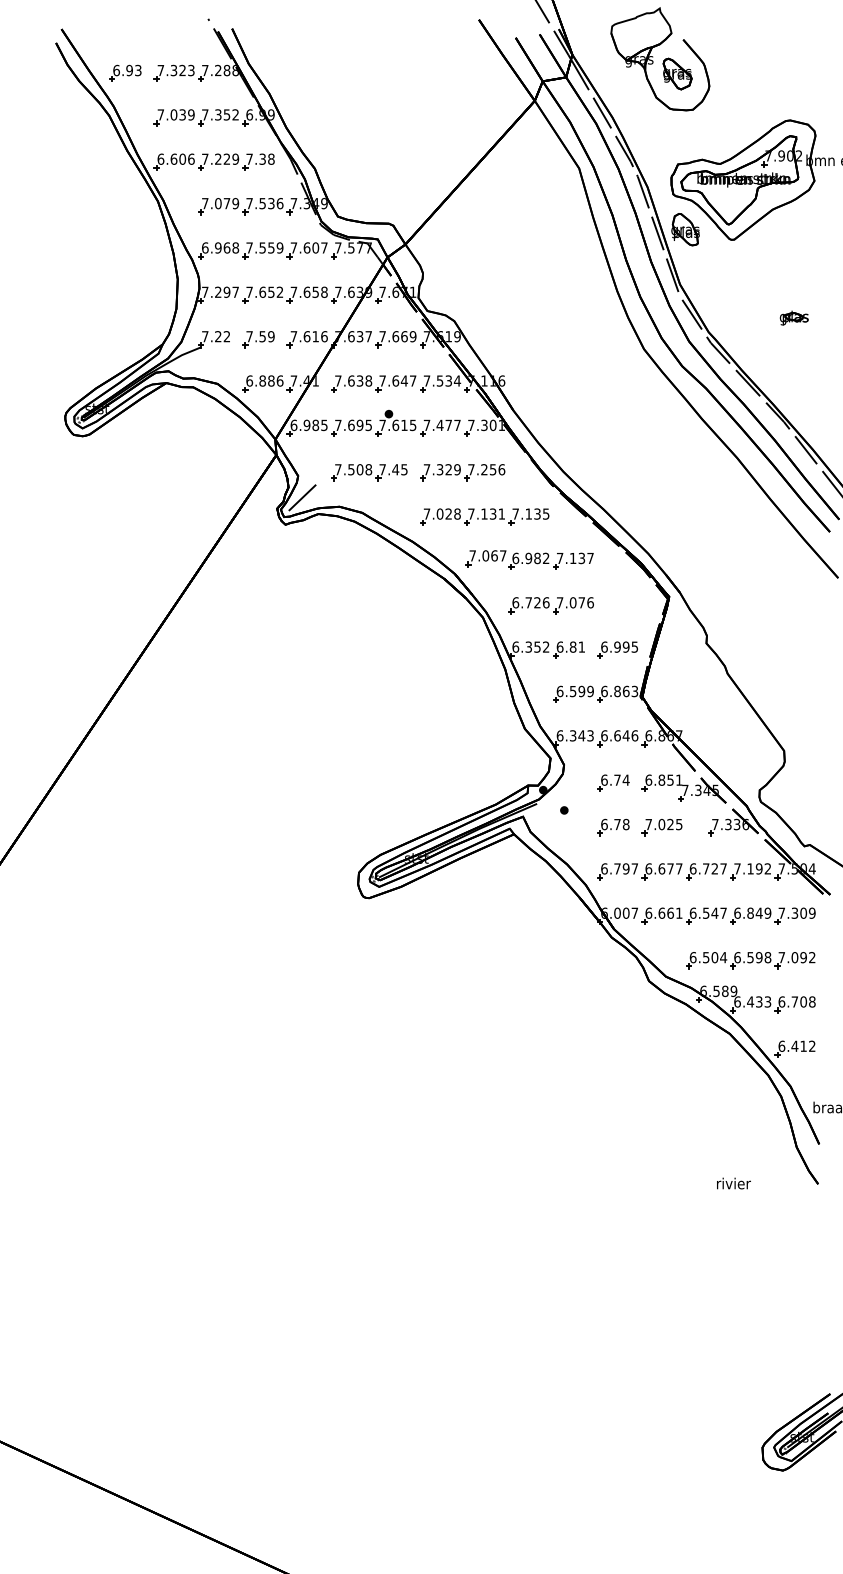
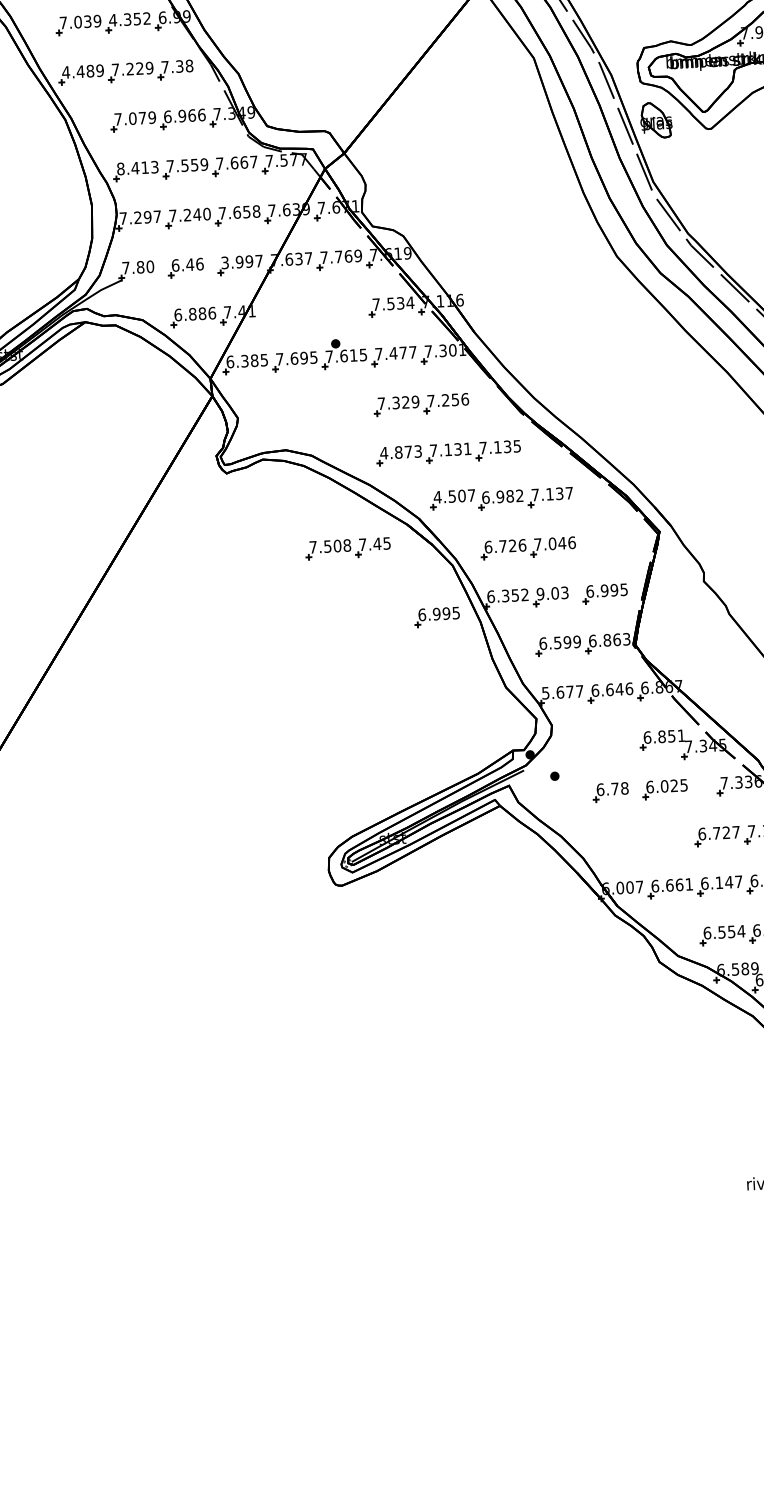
text: (204, 114) -> (112, 19), 7.352 -> 4.352
text: (175, 158) -> (82, 70), 6.606 -> 4.489
text: (260, 203) -> (179, 116), 7.536 -> 6.966
text: (220, 247) -> (137, 167), 6.968 -> 8.413
text: (315, 247) -> (243, 162), 7.607 -> 7.667
text: (271, 291) -> (197, 213), 7.652 -> 7.240
text: (222, 336) -> (145, 266), 7.22 -> 7.80
text: (260, 336) -> (187, 264), 7.59 -> 6.46
text: (308, 336) -> (241, 261), 7.616 -> 3.997
text: (395, 336) -> (338, 256), 7.669 -> 7.769
part: (373, 383) -> (316, 310), removed
text: (306, 424) -> (244, 360), 6.985 -> 6.385
part: (369, 472) -> (348, 548), moved
line: (302, 497) -> (244, 442), removed
text: (441, 513) -> (400, 451), 7.028 -> 4.873
text: (483, 555) -> (449, 496), 7.067 -> 4.507
text: (581, 602) -> (561, 542), 7.076 -> 7.046
text: (570, 646) -> (552, 592), 6.81 -> 9.03
part: (466, 662) -> (436, 616), added
text: (574, 735) -> (561, 691), 6.343 -> 5.677
part: (613, 782) -> (608, 742), removed
text: (648, 824) -> (649, 787), 7.025 -> 6.025
part: (639, 871) -> (642, 840), removed
text: (706, 912) -> (719, 881), 6.547 -> 6.147
text: (714, 957) -> (731, 931), 6.504 -> 6.554

